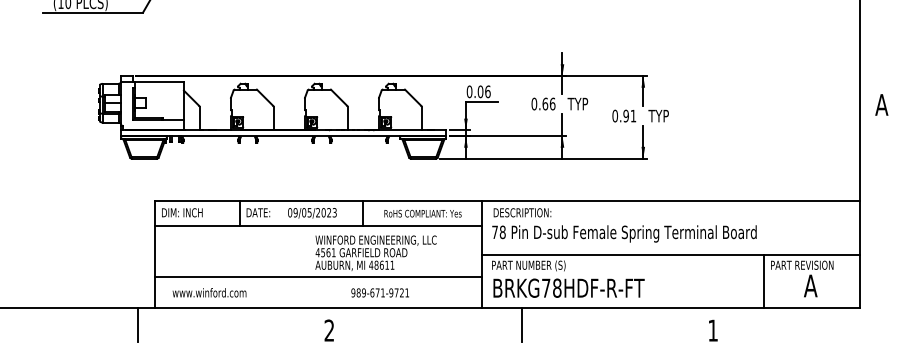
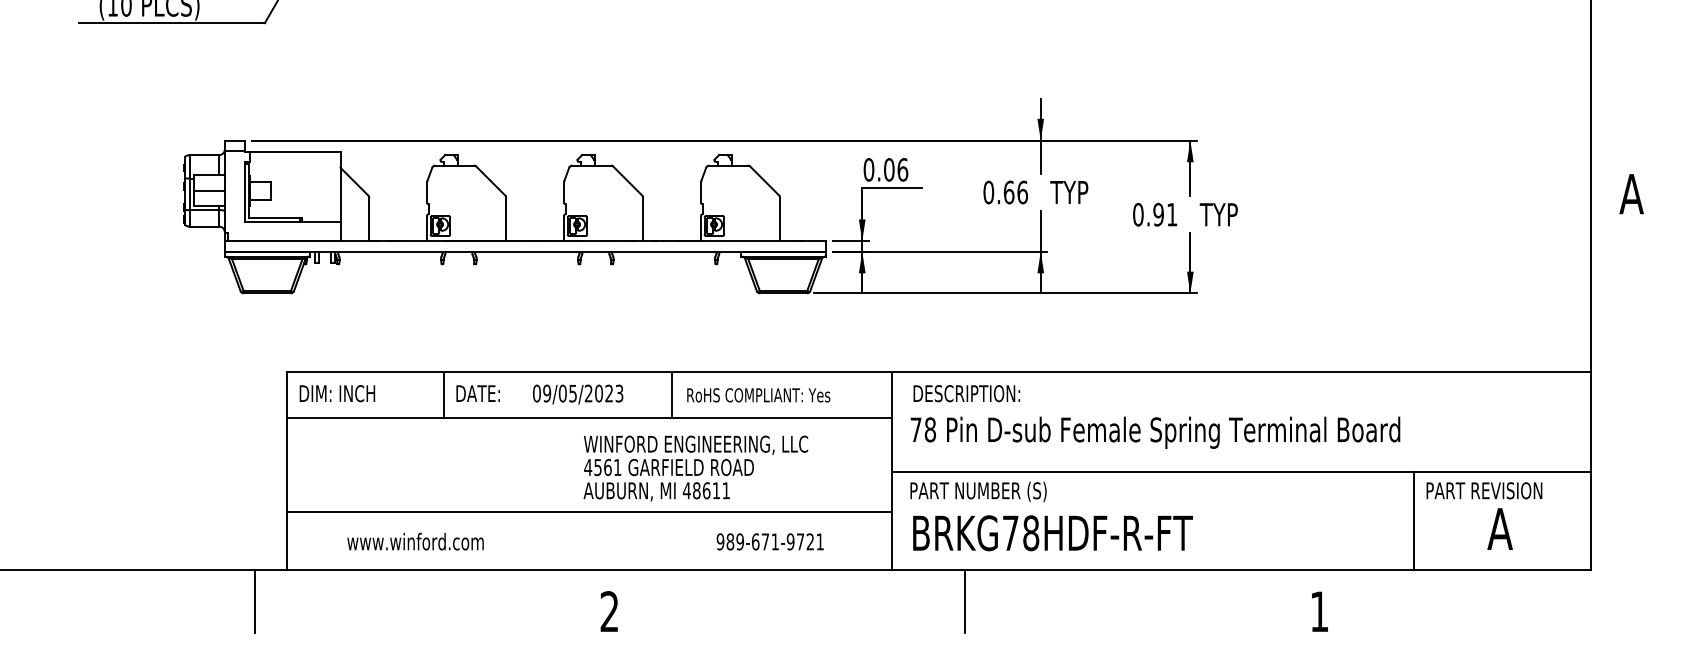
text: (422, 213) -> (757, 394), moved
text: (209, 292) -> (415, 541), moved
text: (379, 292) -> (768, 541), moved

